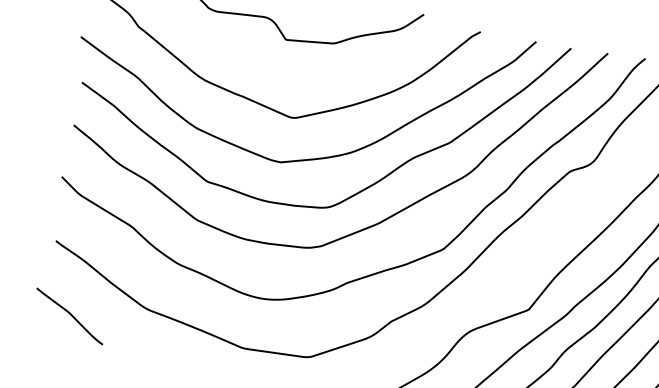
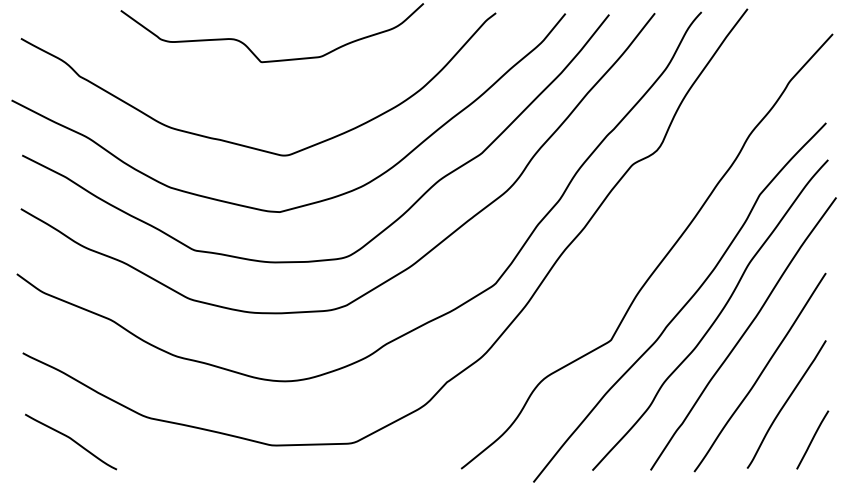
curve: (70, 315) -> (71, 440), moved

